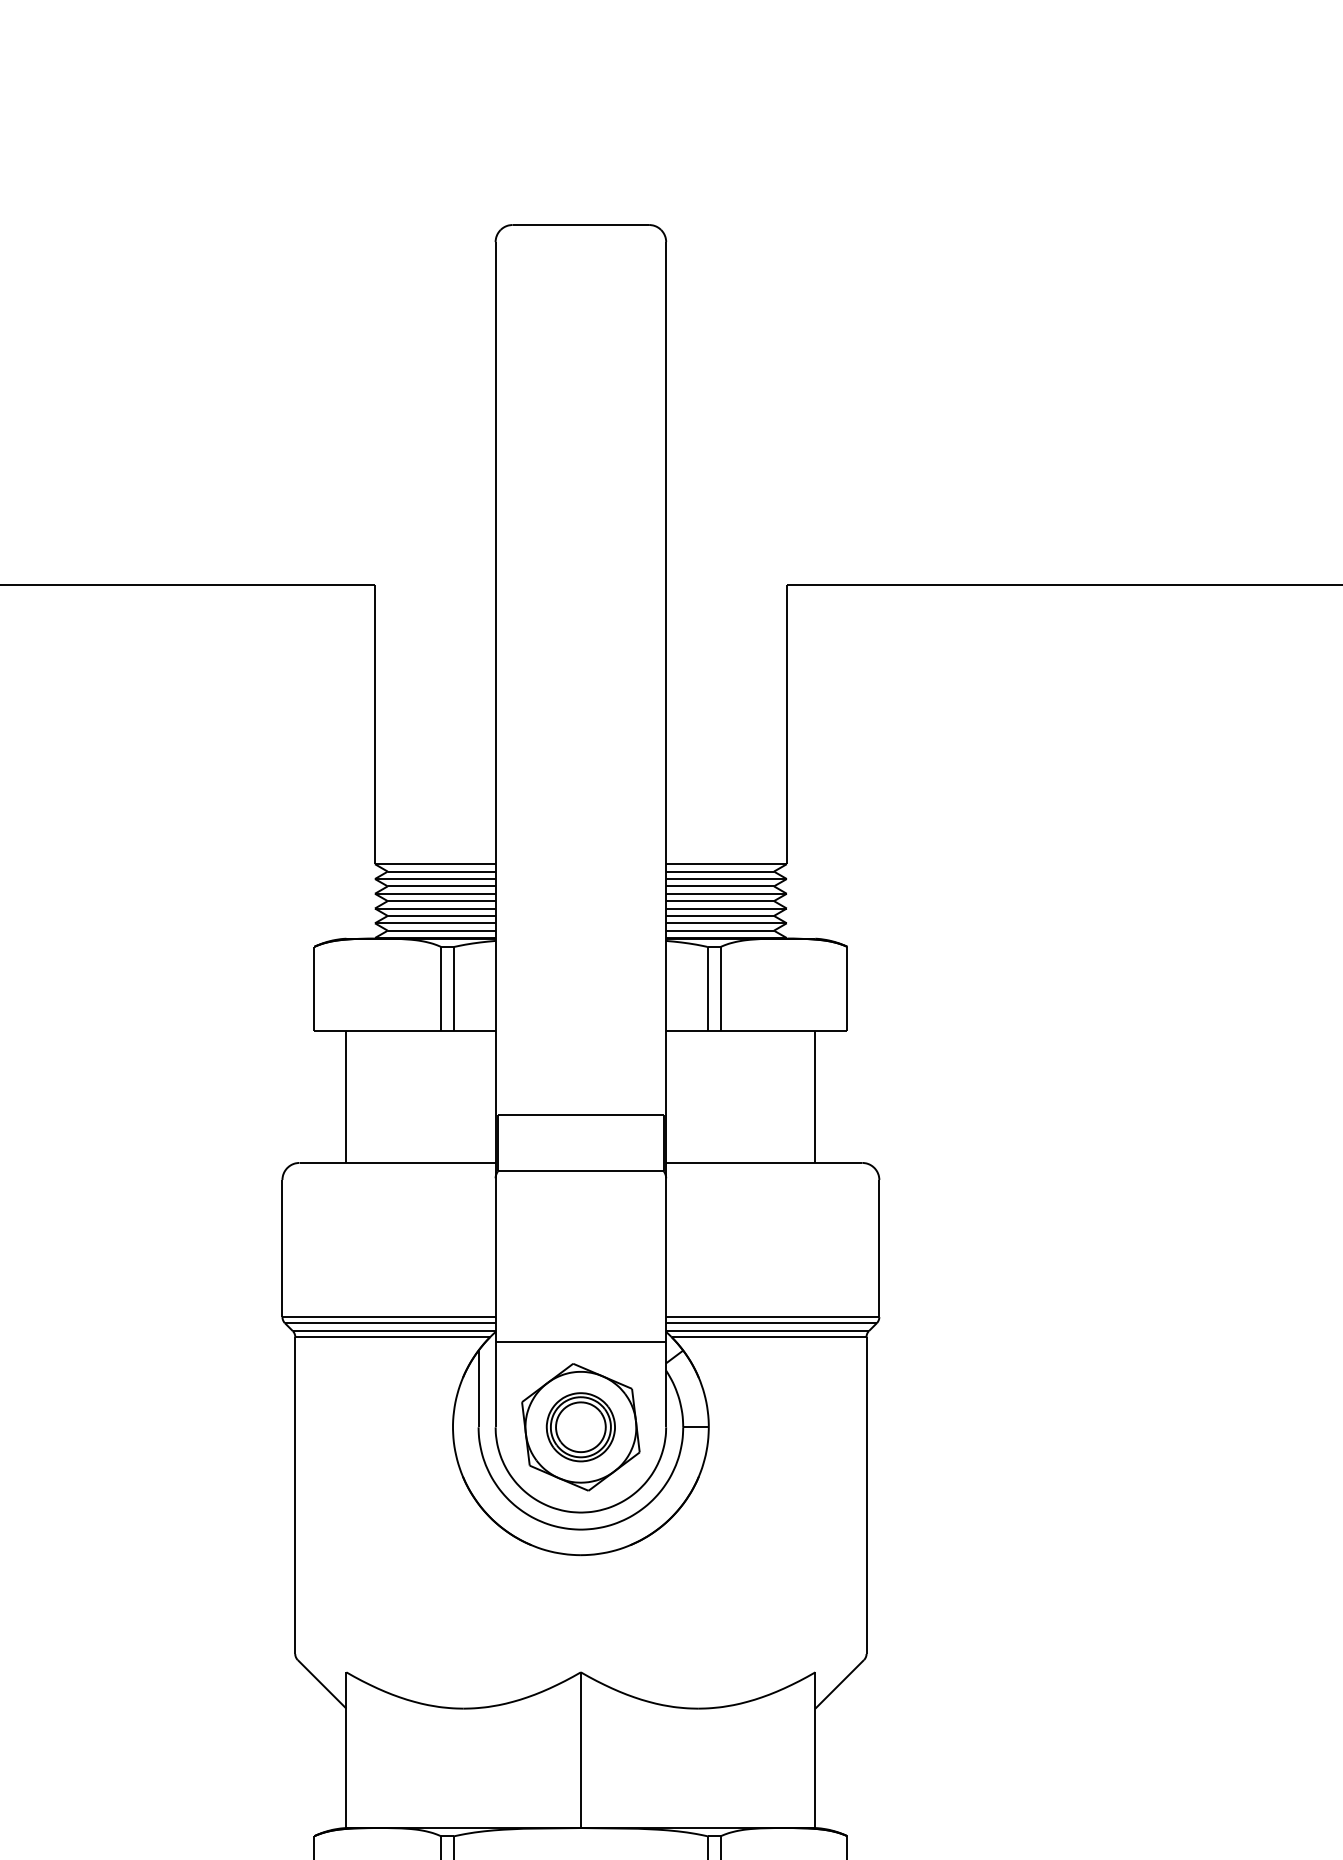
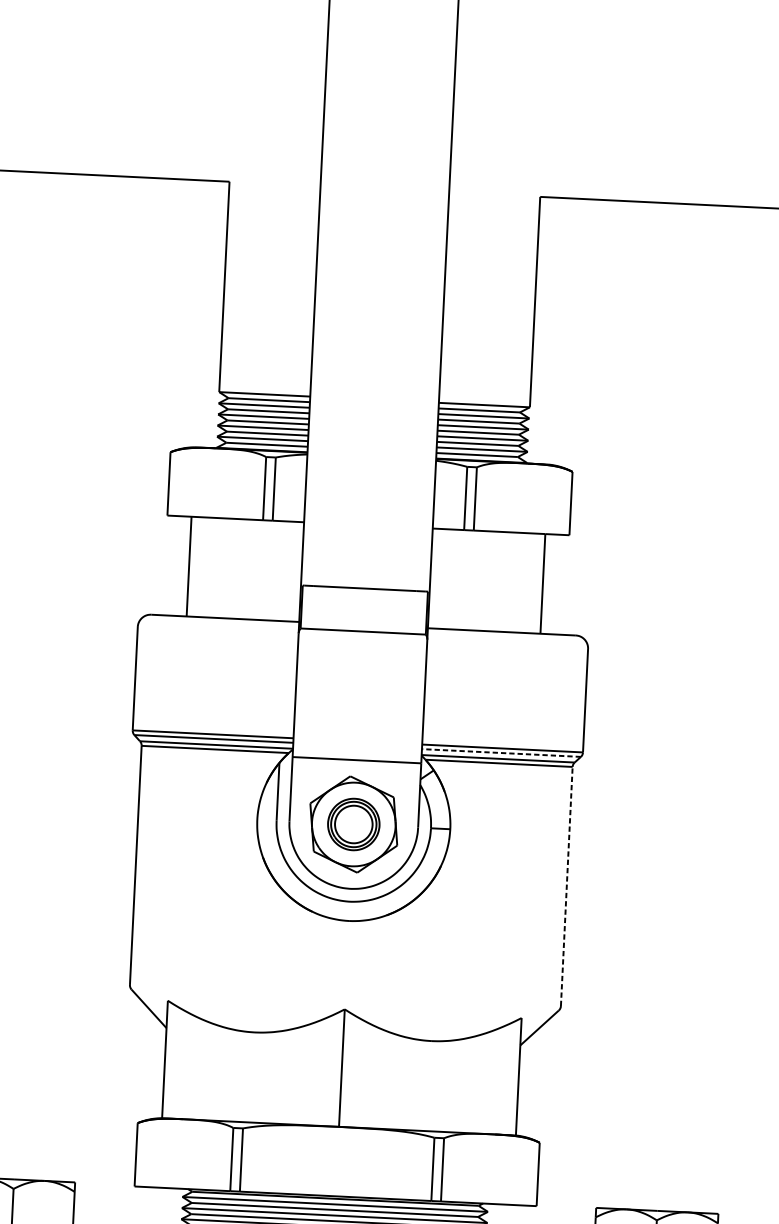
line: (771, 1323) -> (501, 753), solid -> dashed
line: (866, 1494) -> (566, 885), solid -> dashed

